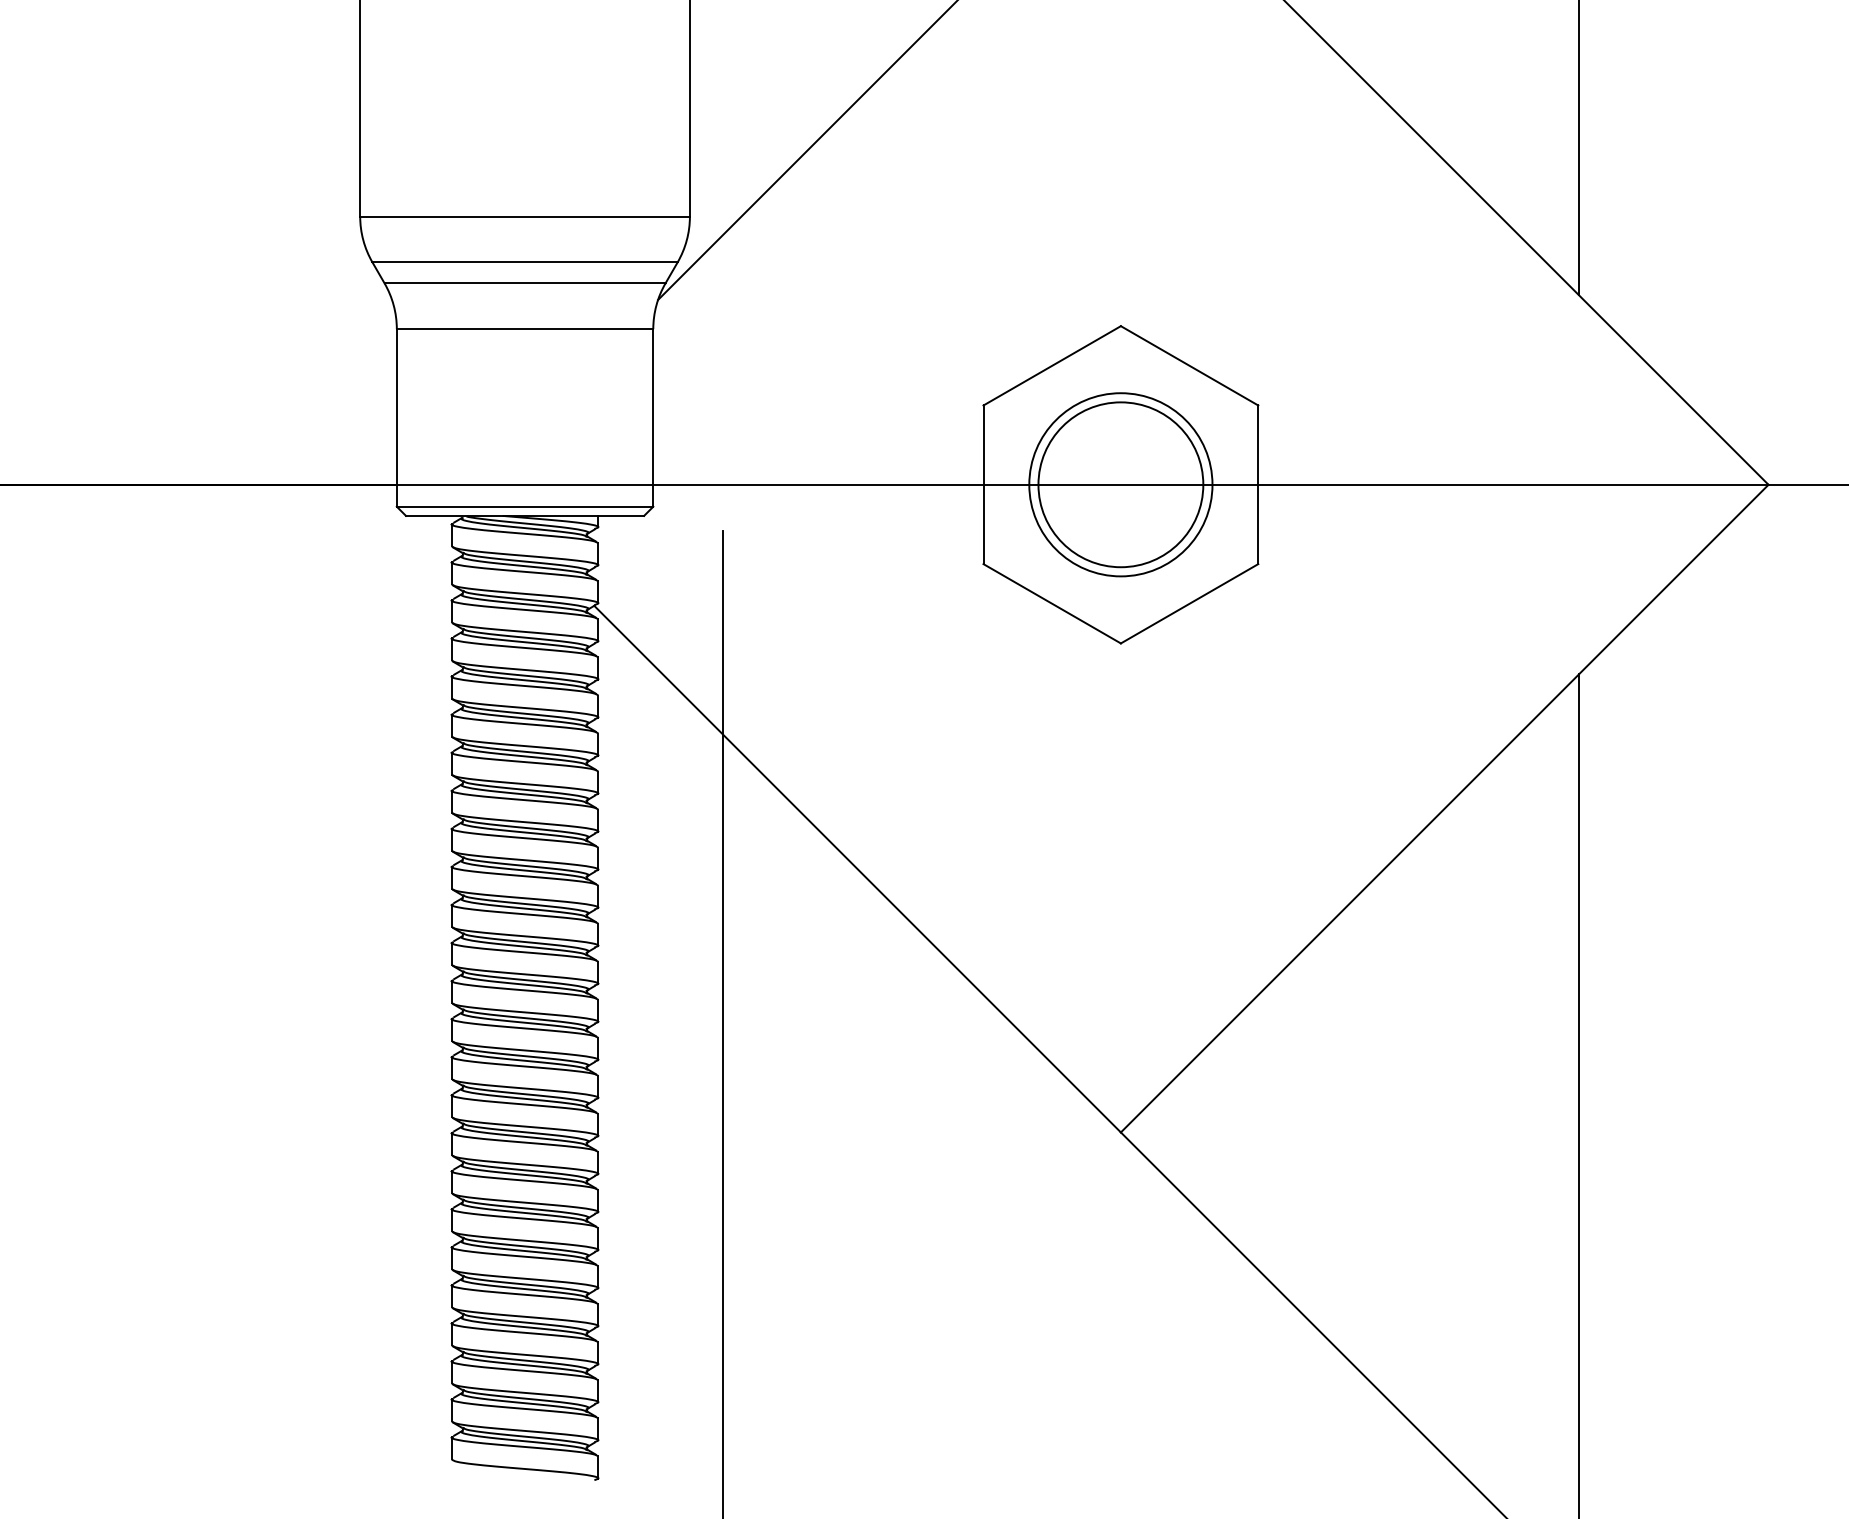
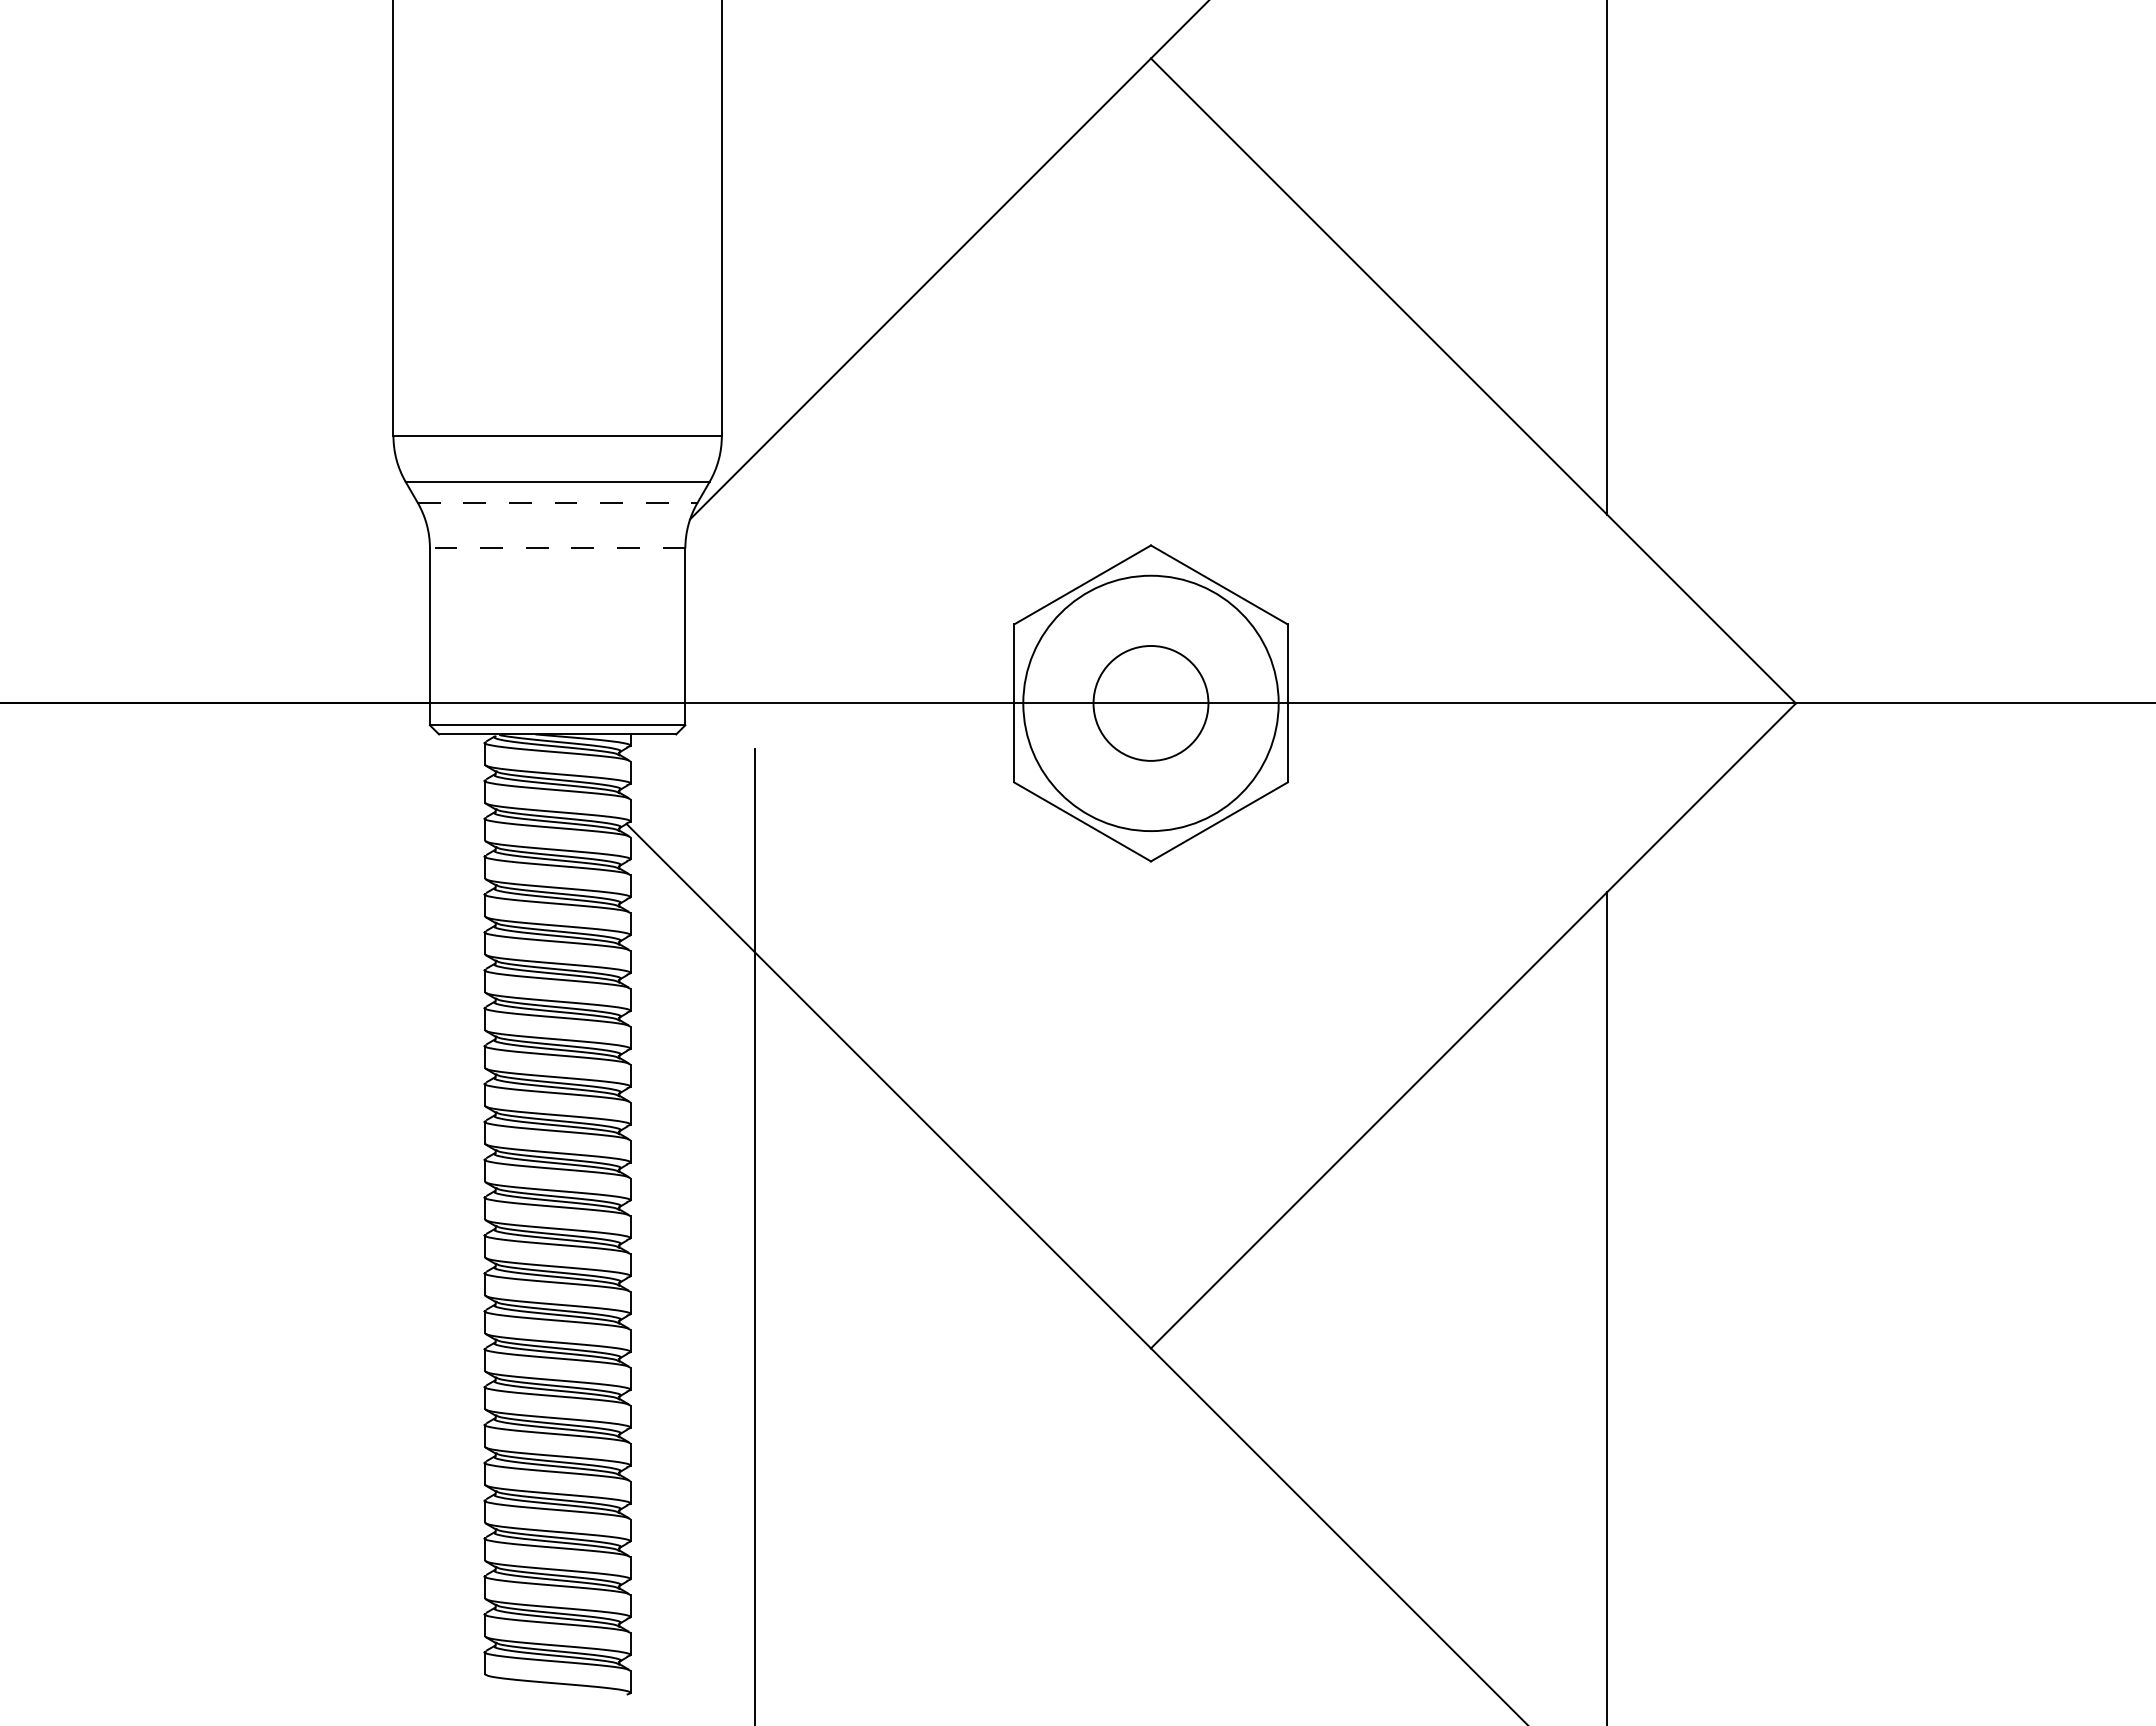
line: (524, 283) -> (557, 502), solid -> dashed
line: (524, 329) -> (557, 548), solid -> dashed
circle: (1120, 484) -> (1150, 703), size x0.7
circle: (1120, 484) -> (1150, 703), size x1.4

